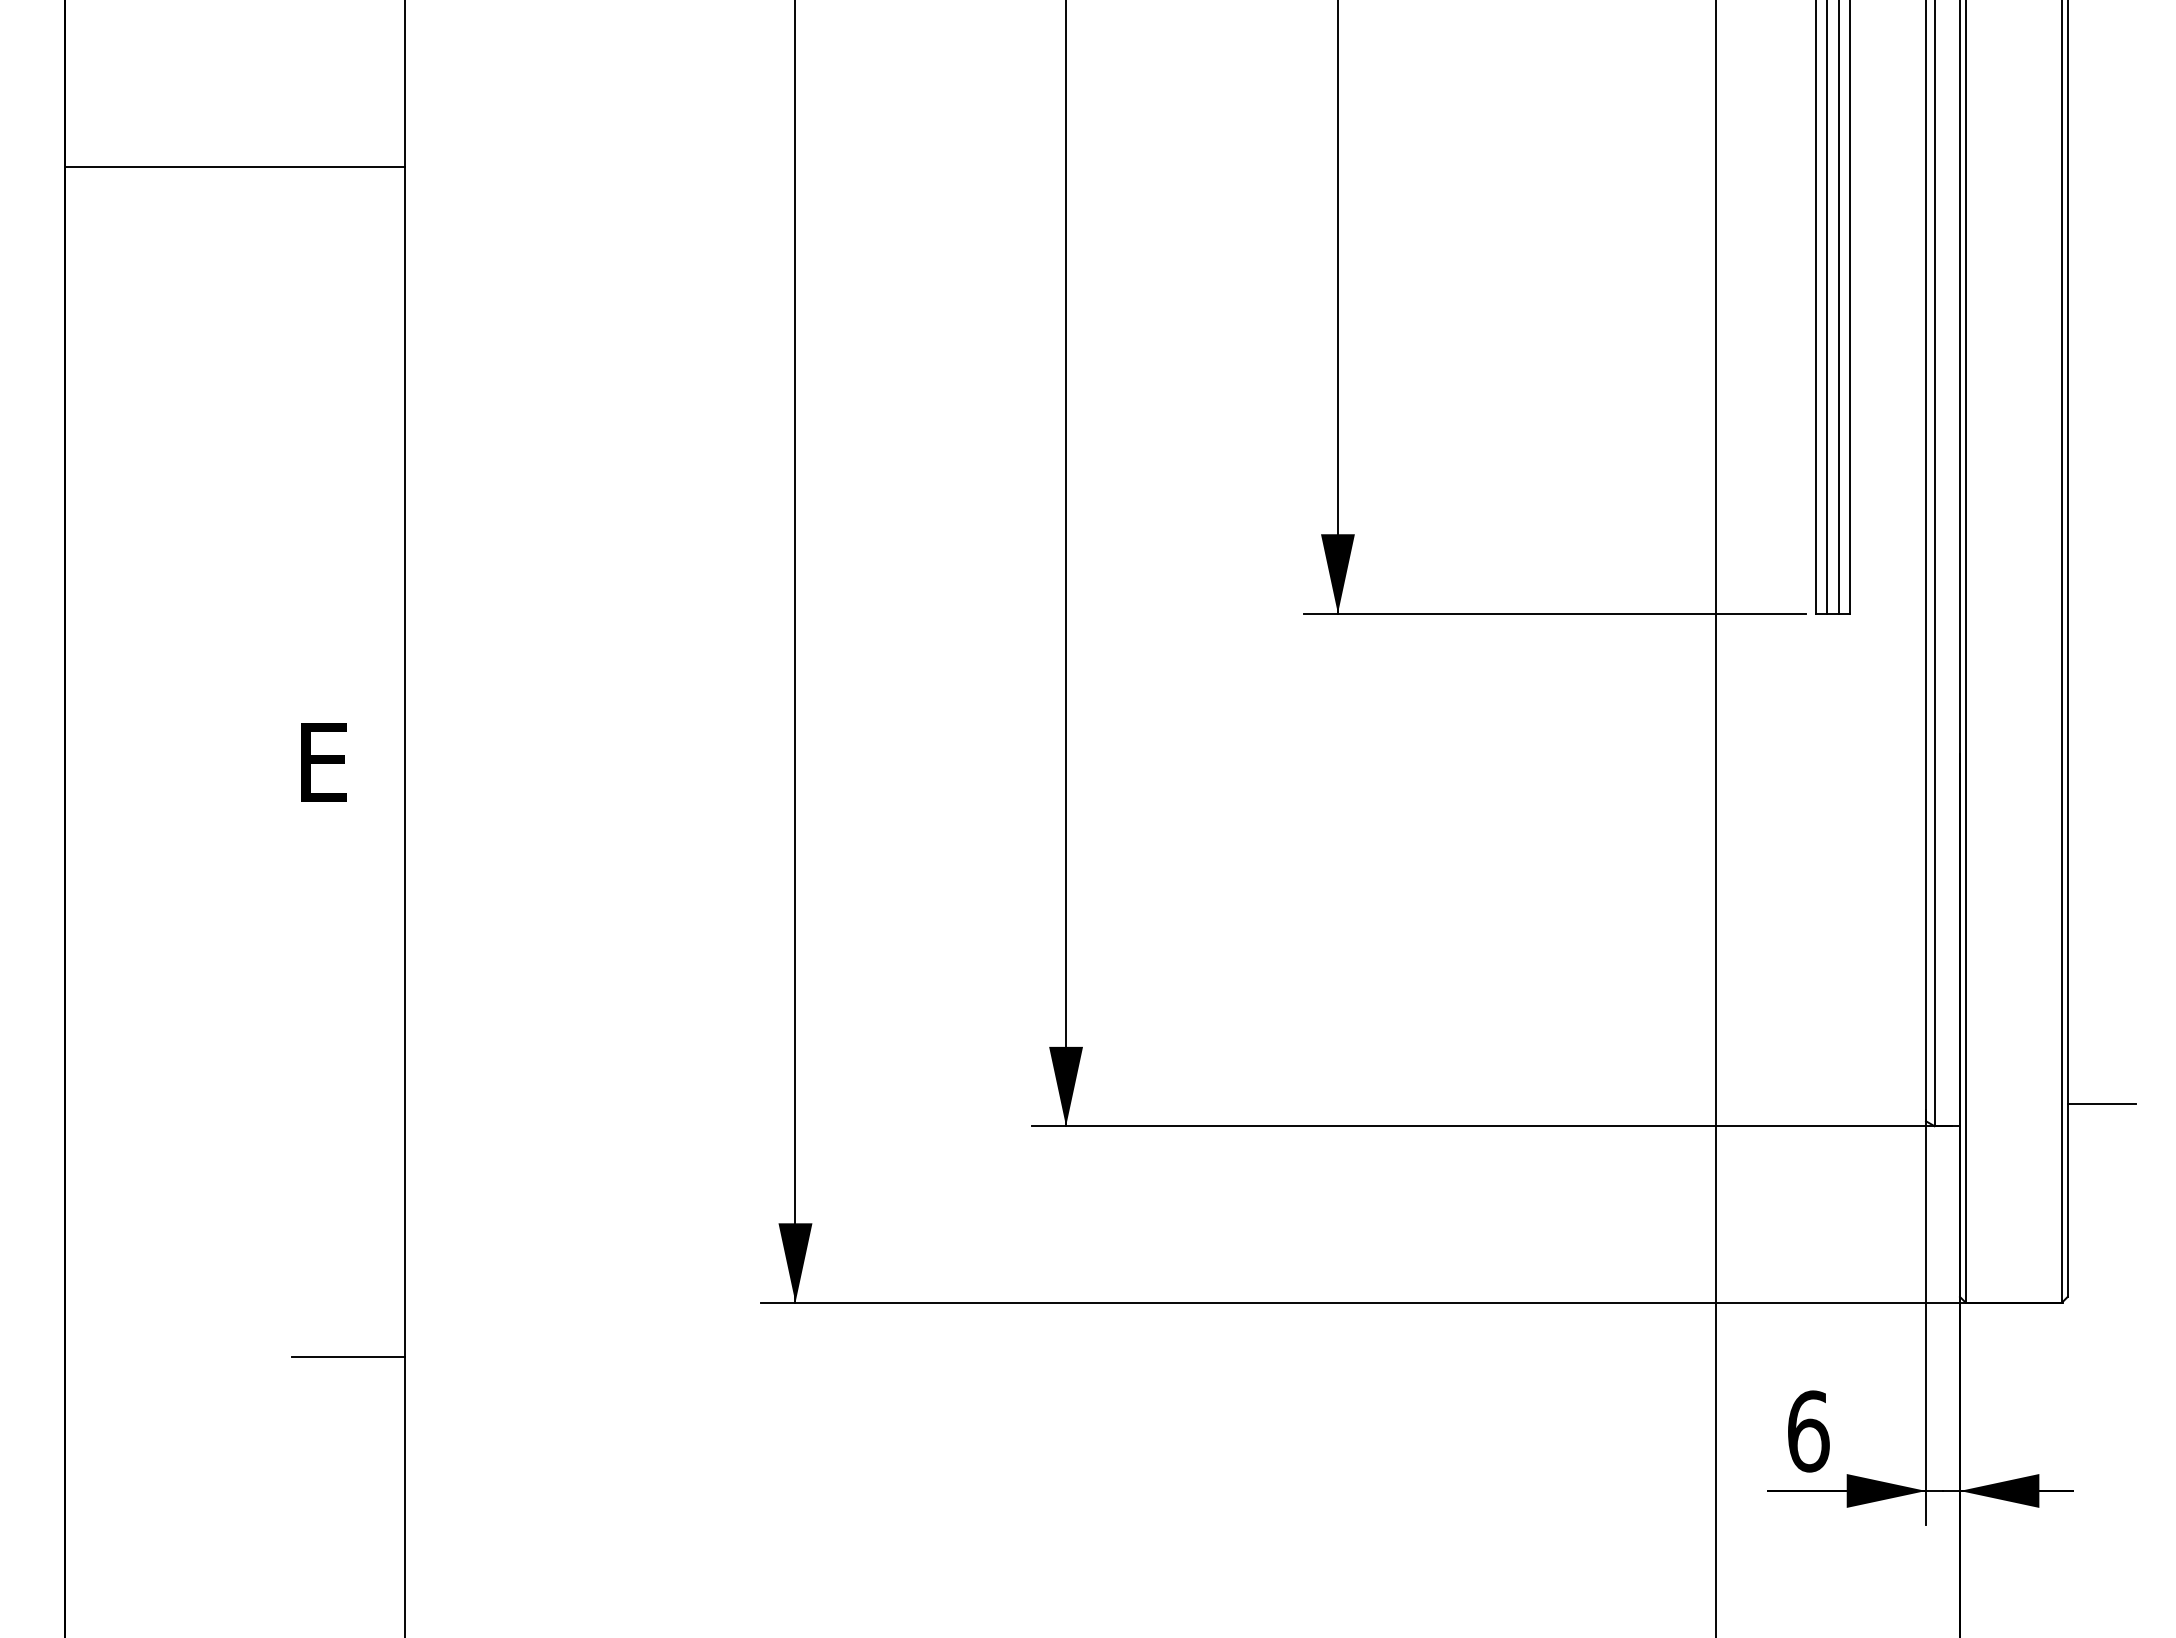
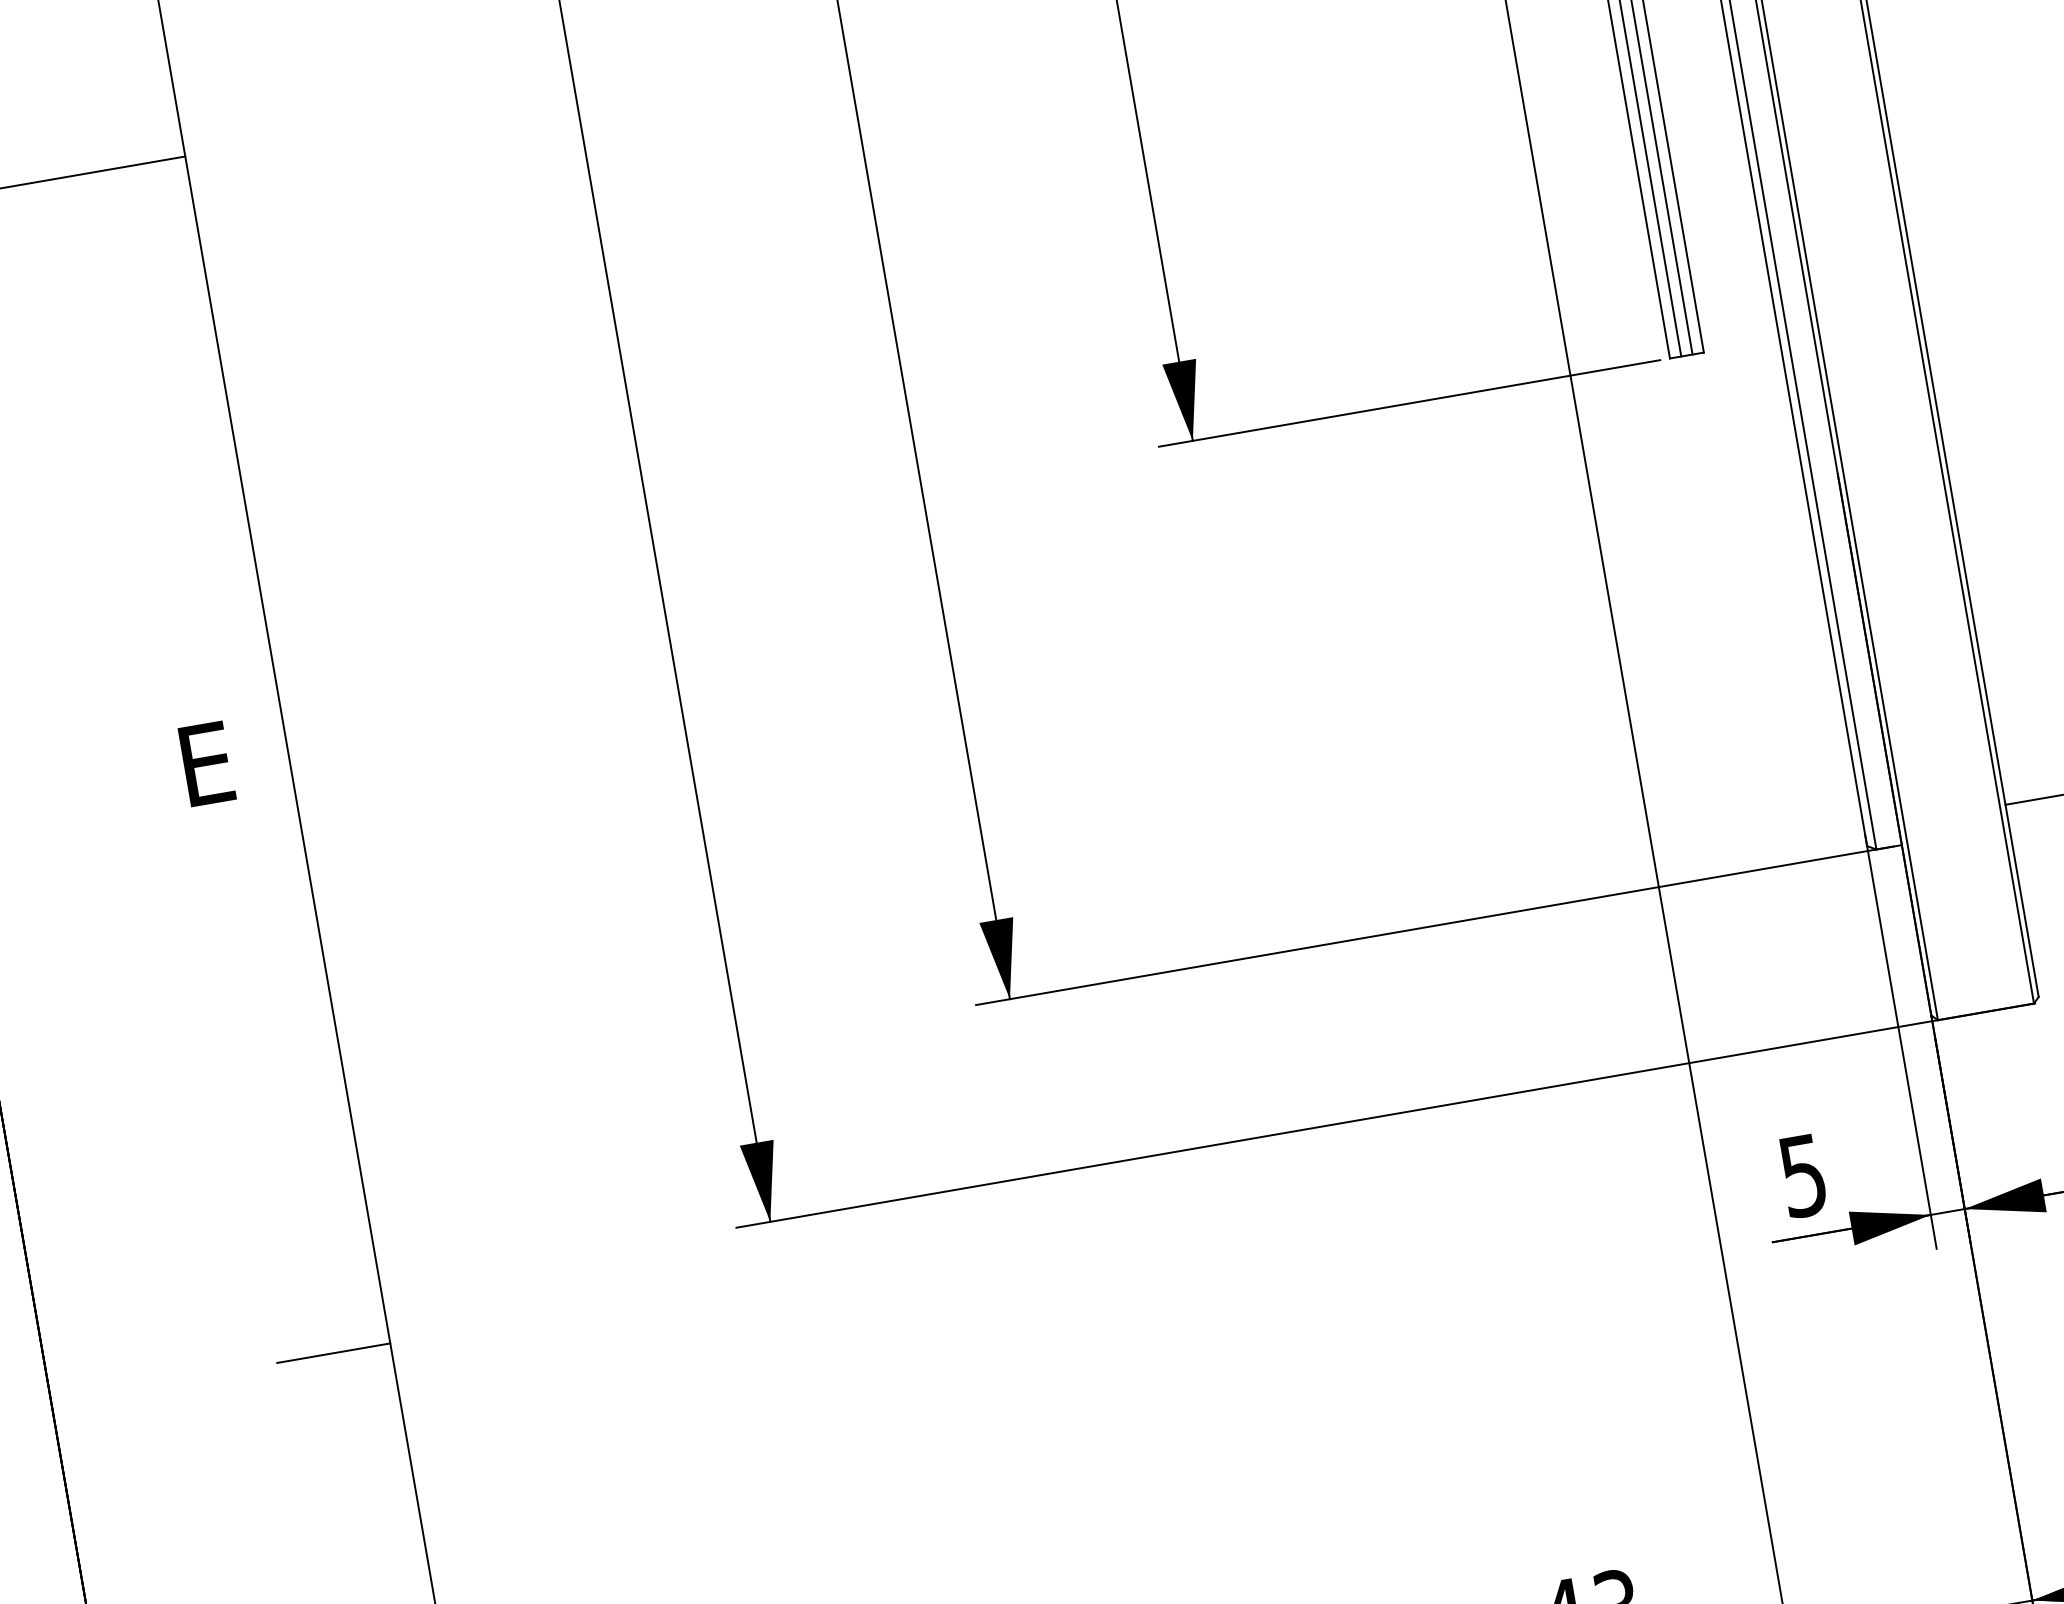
text: (1808, 1431) -> (1803, 1175), 6 -> 5

